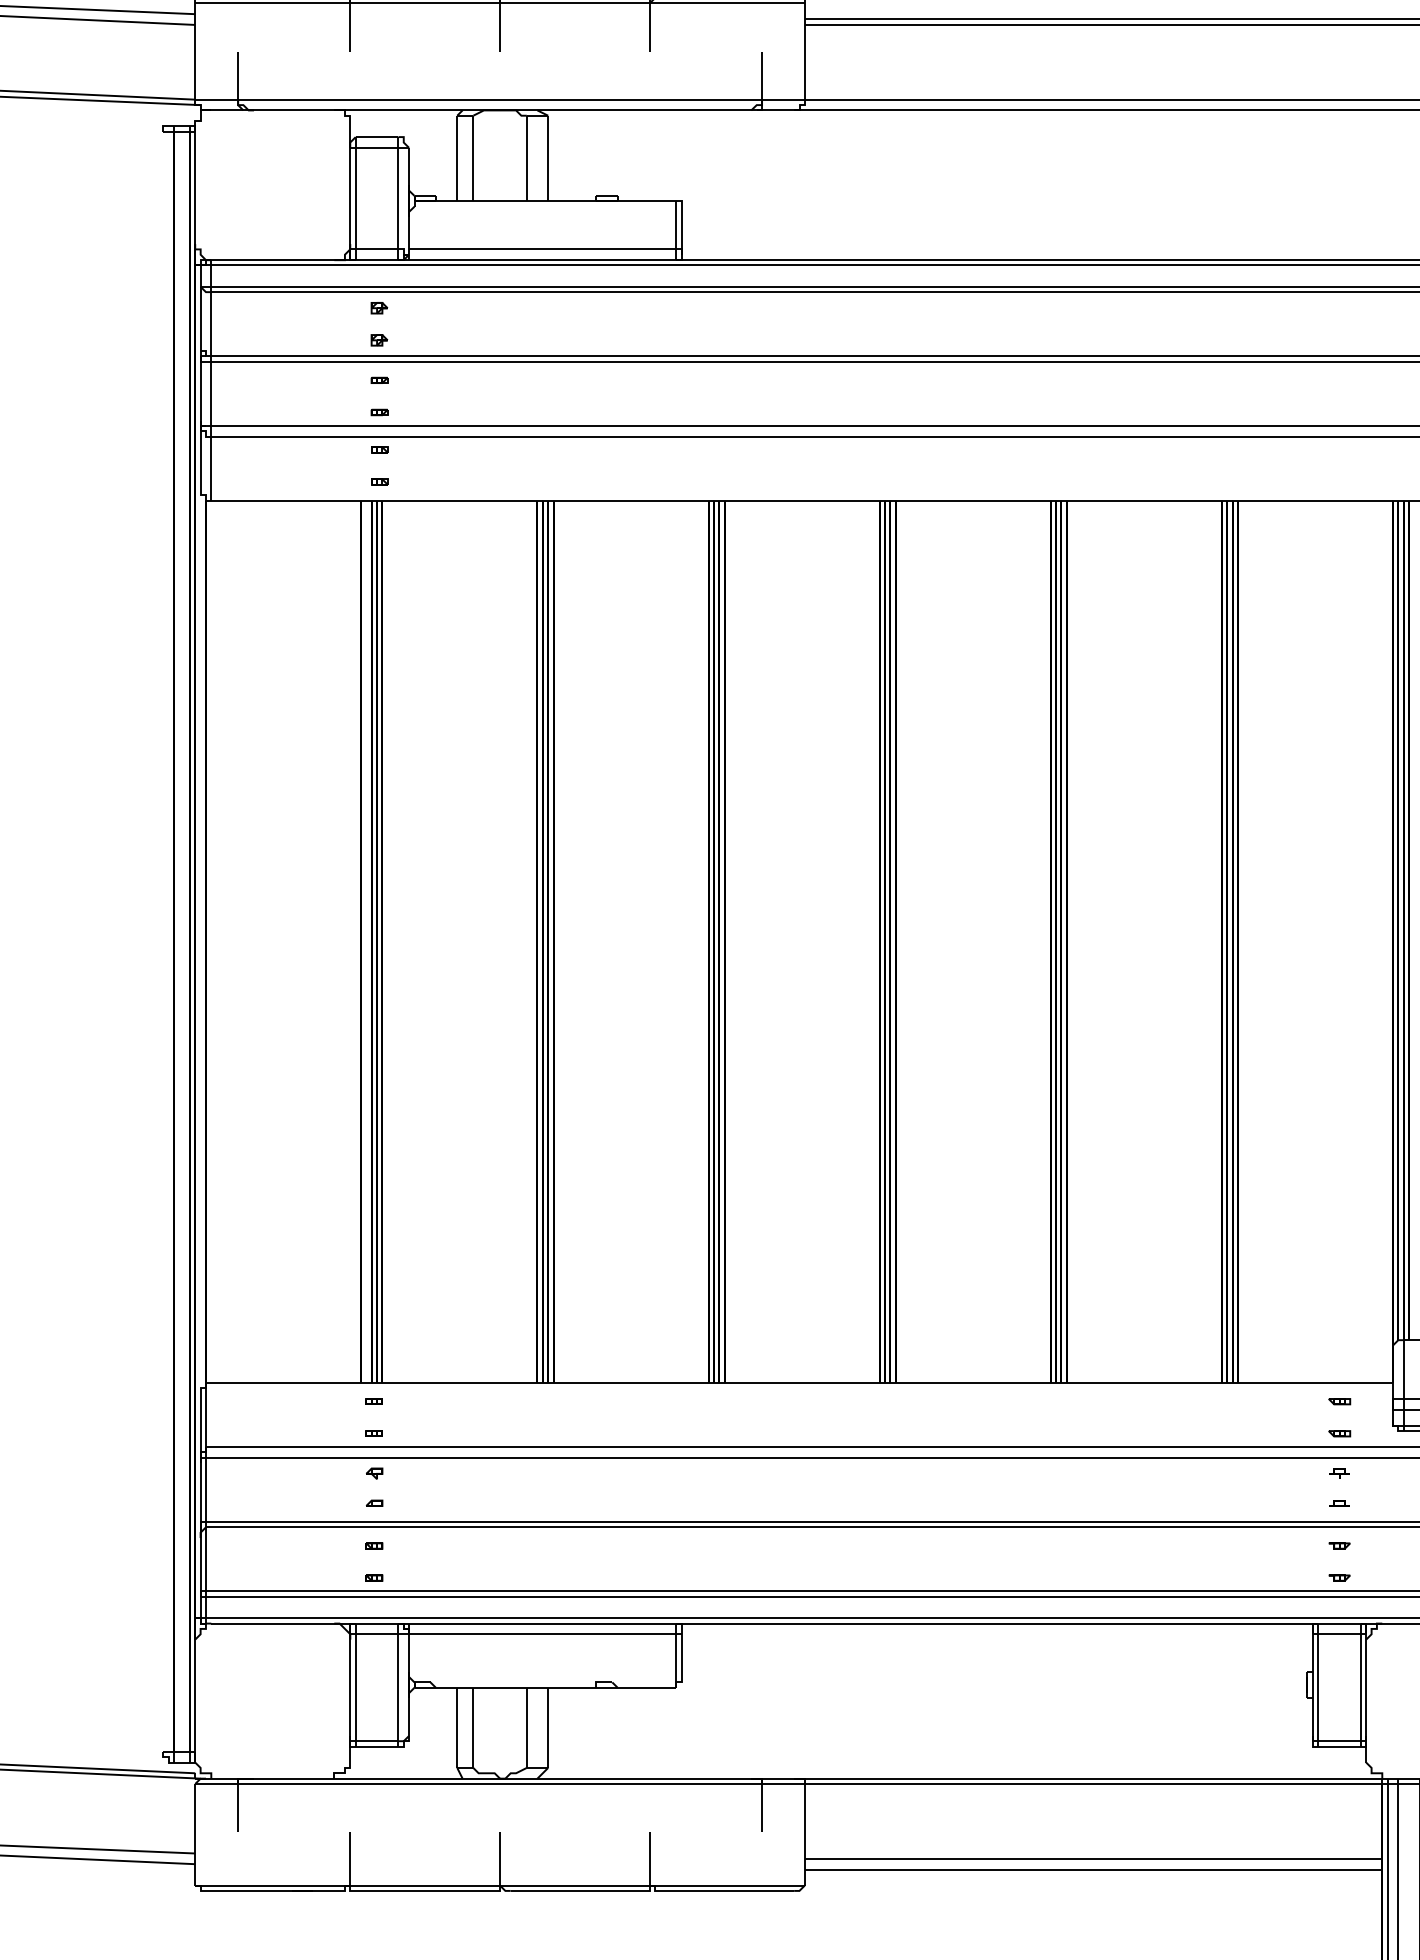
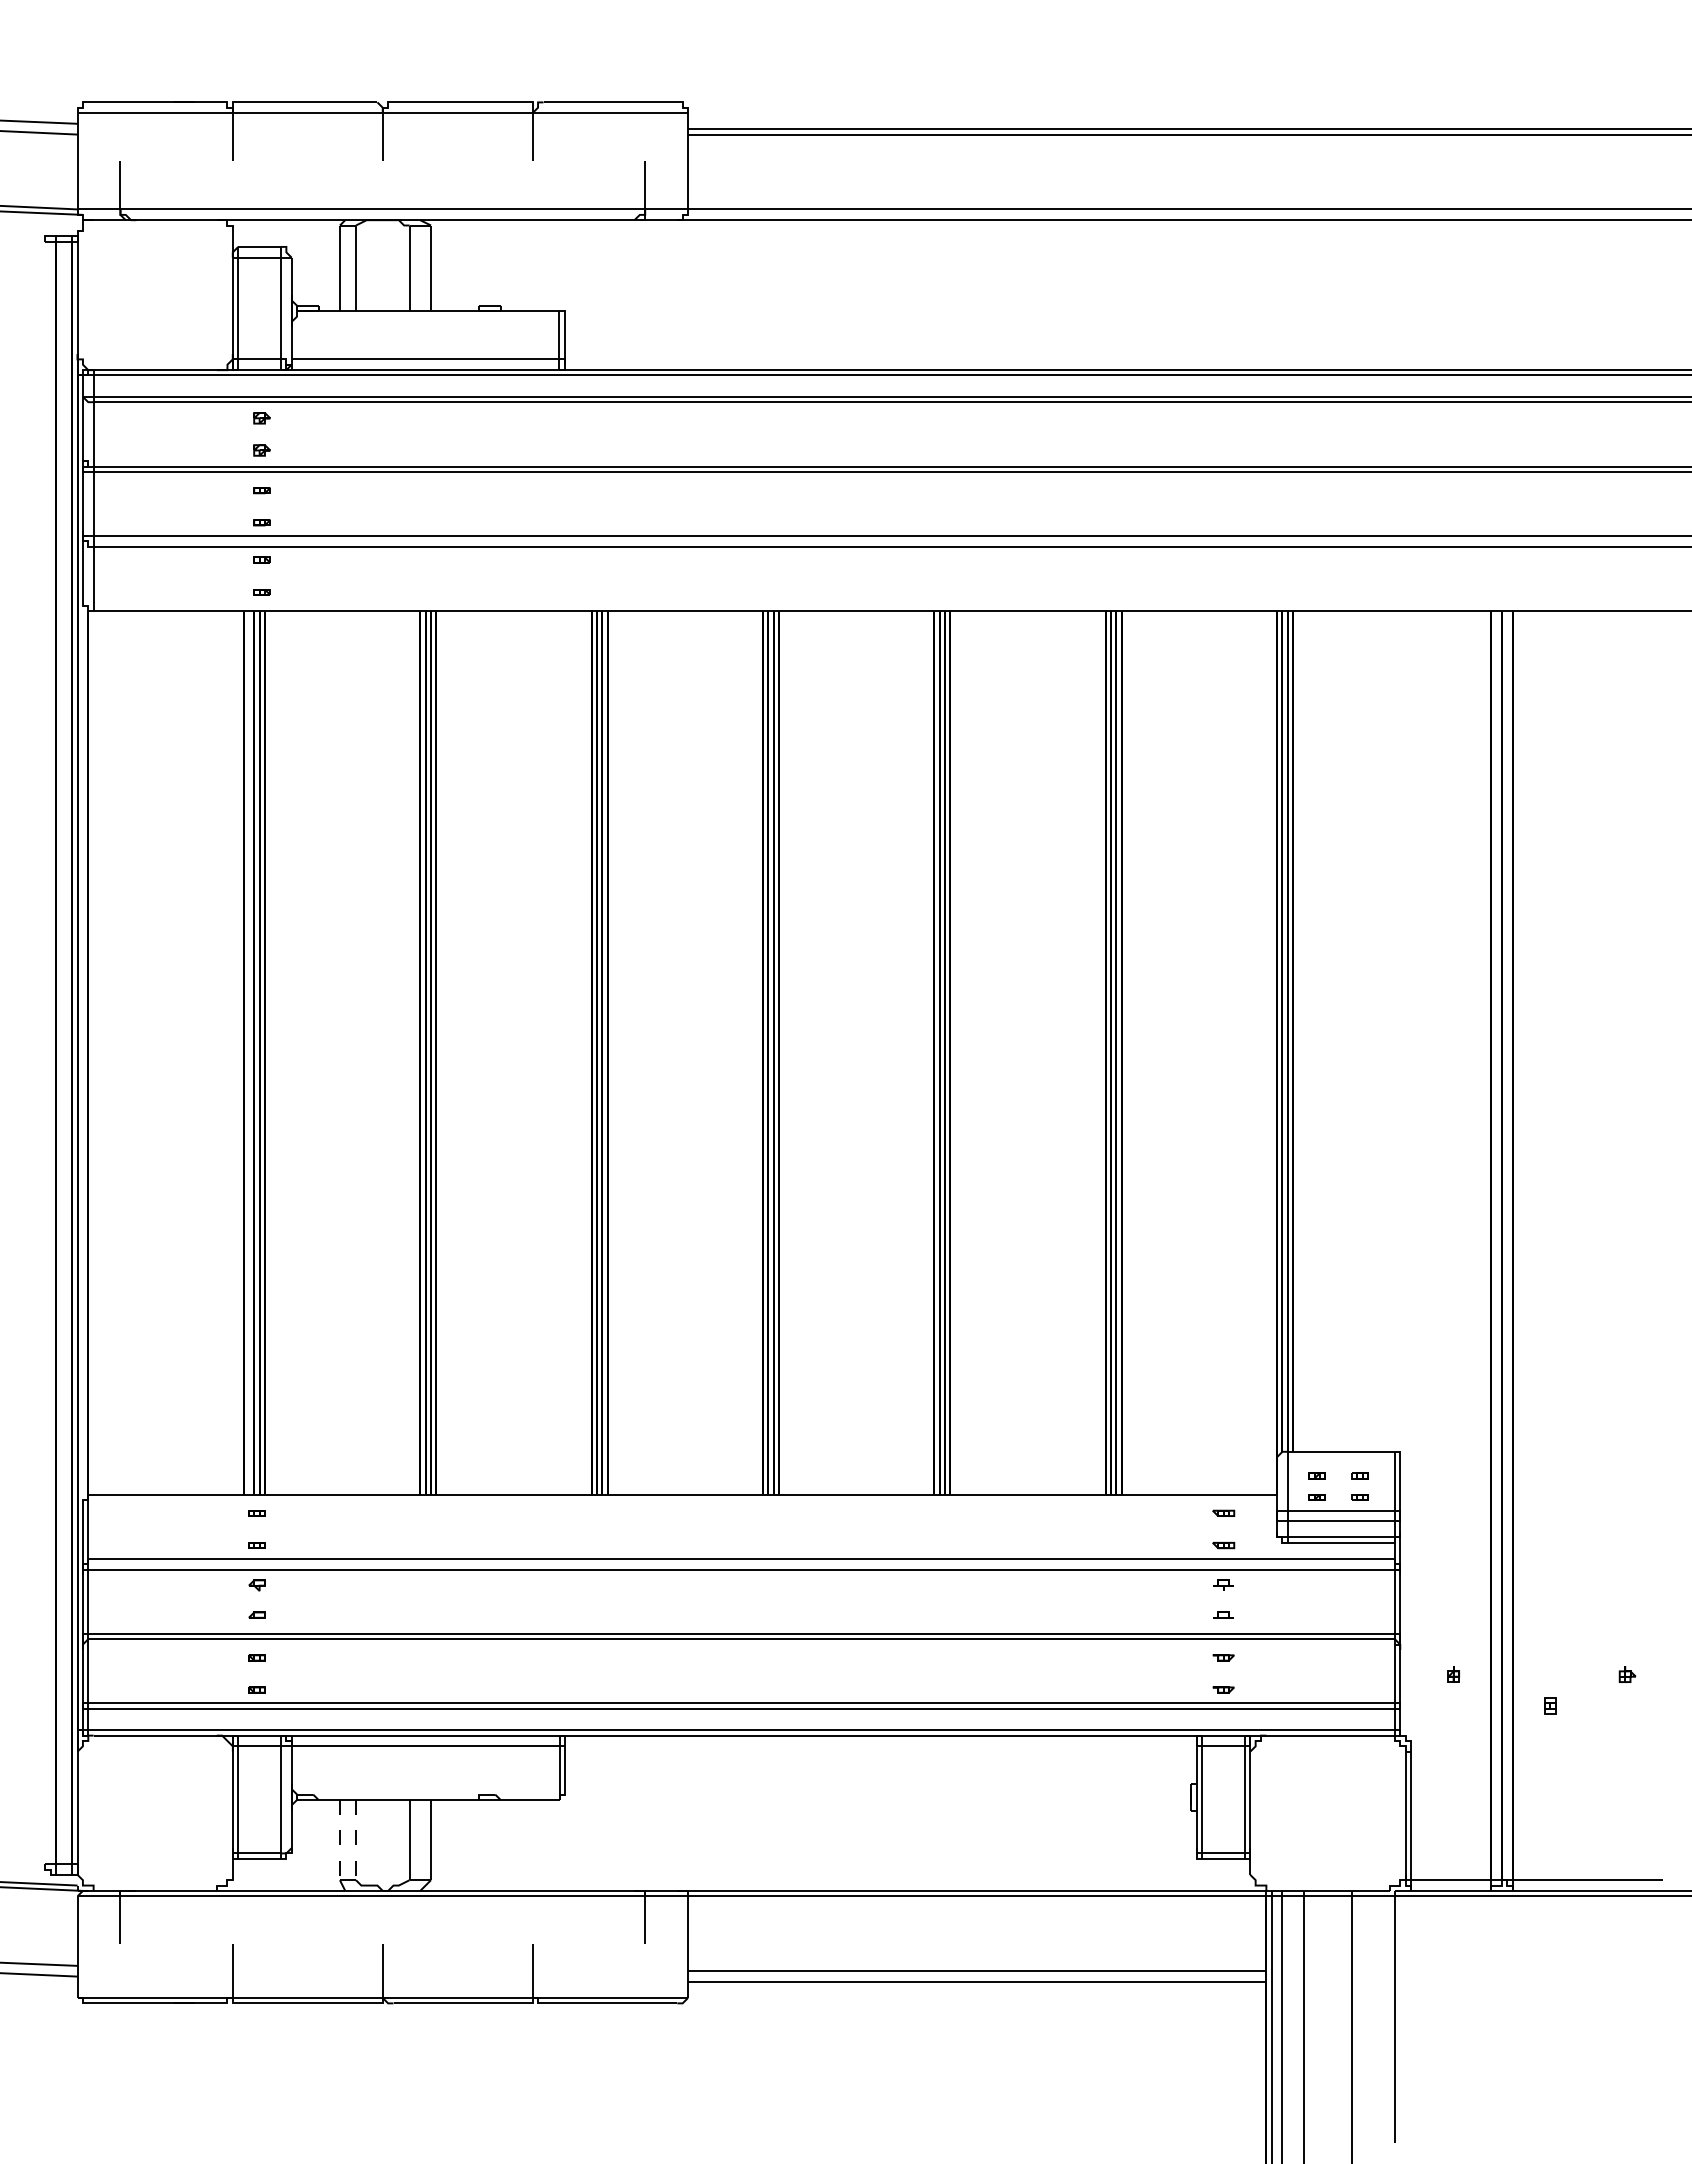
line: (456, 1728) -> (339, 1840), solid -> dashed
line: (473, 1728) -> (356, 1840), solid -> dashed

